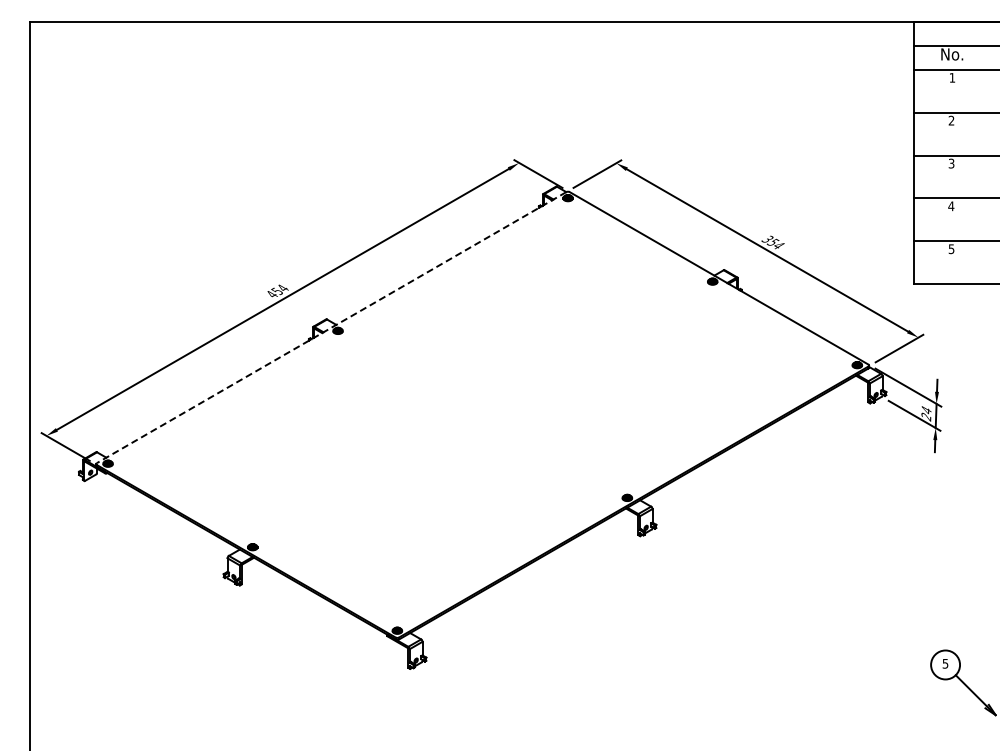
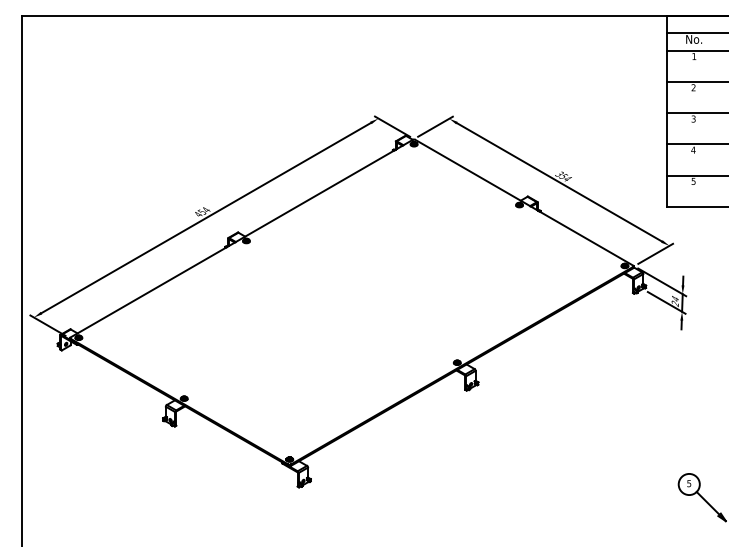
line: (331, 327) -> (241, 238), dashed -> solid

